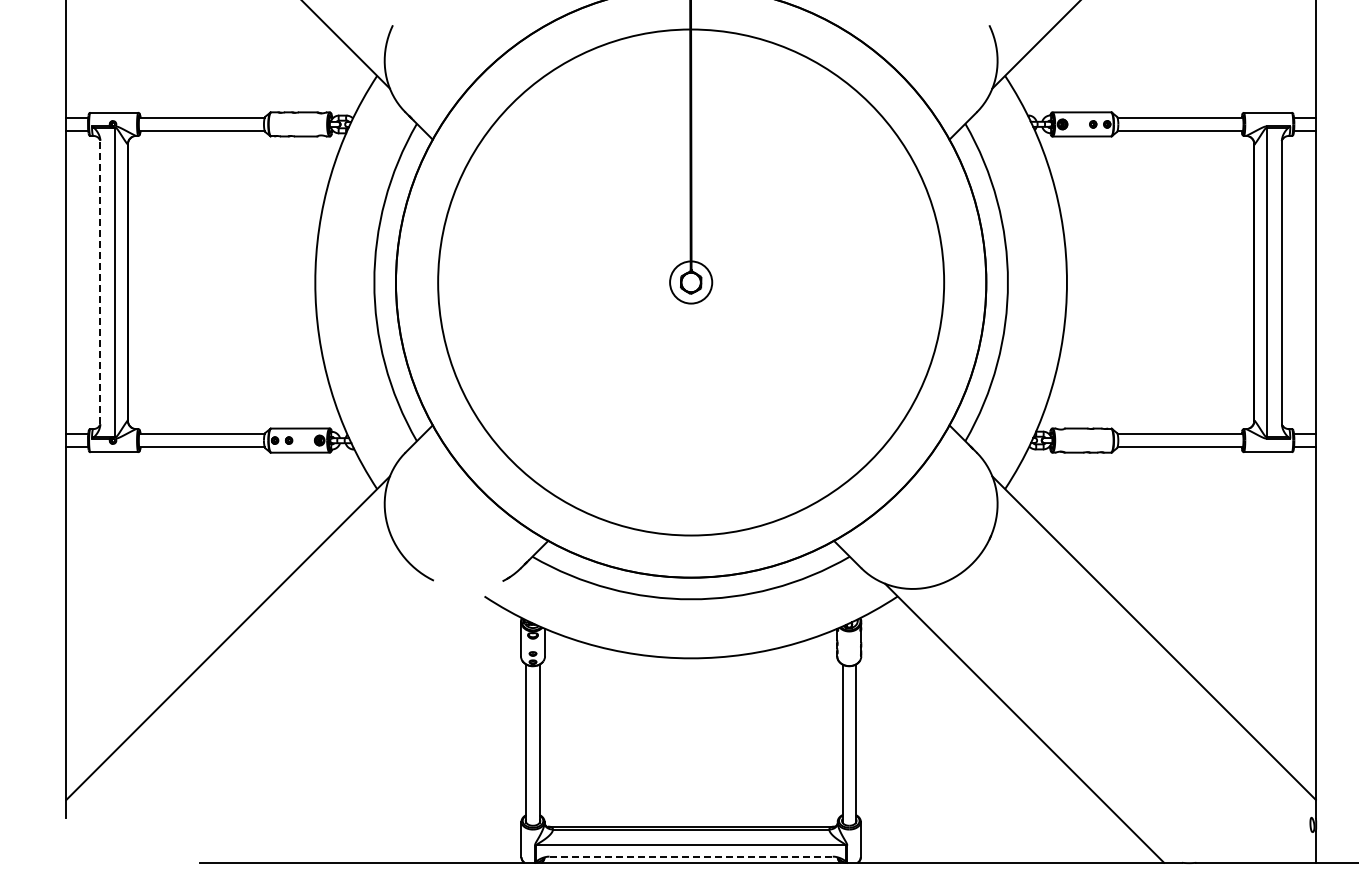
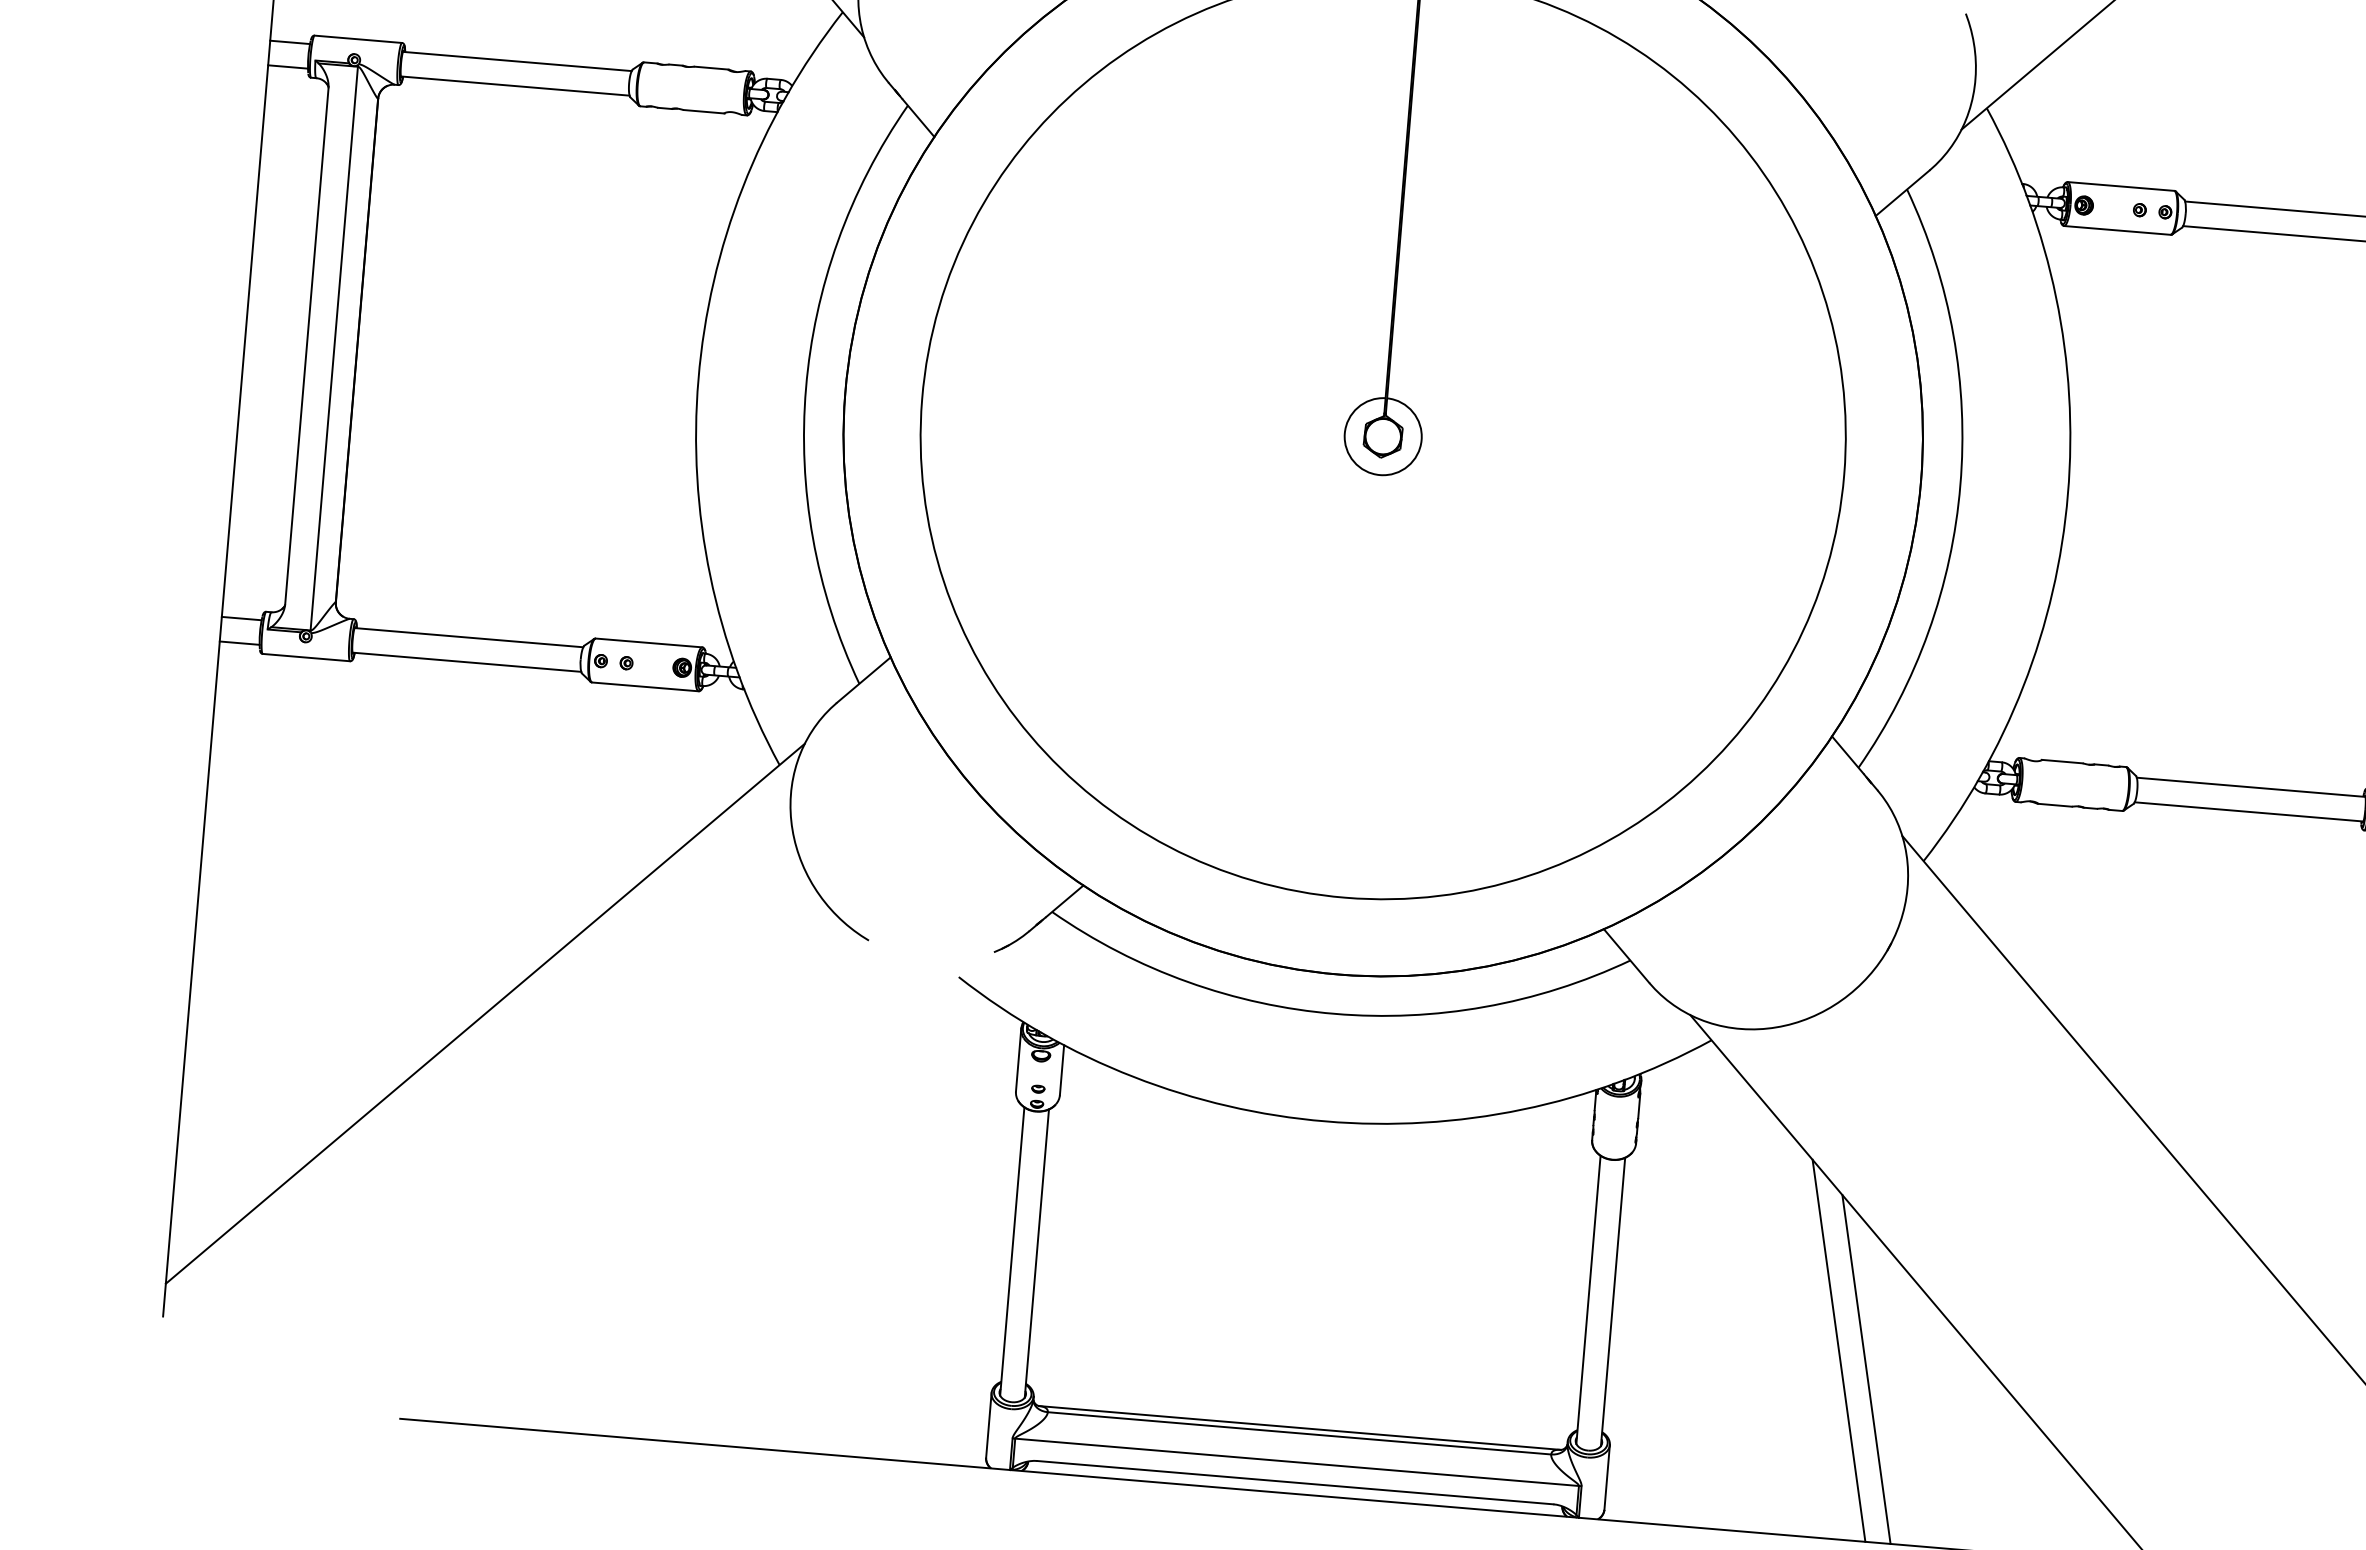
line: (100, 282) -> (307, 346), dashed -> solid
line: (981, 759) -> (1839, 1350), added
line: (997, 768) -> (1867, 1368), added
line: (691, 856) -> (1296, 1482), dashed -> solid

